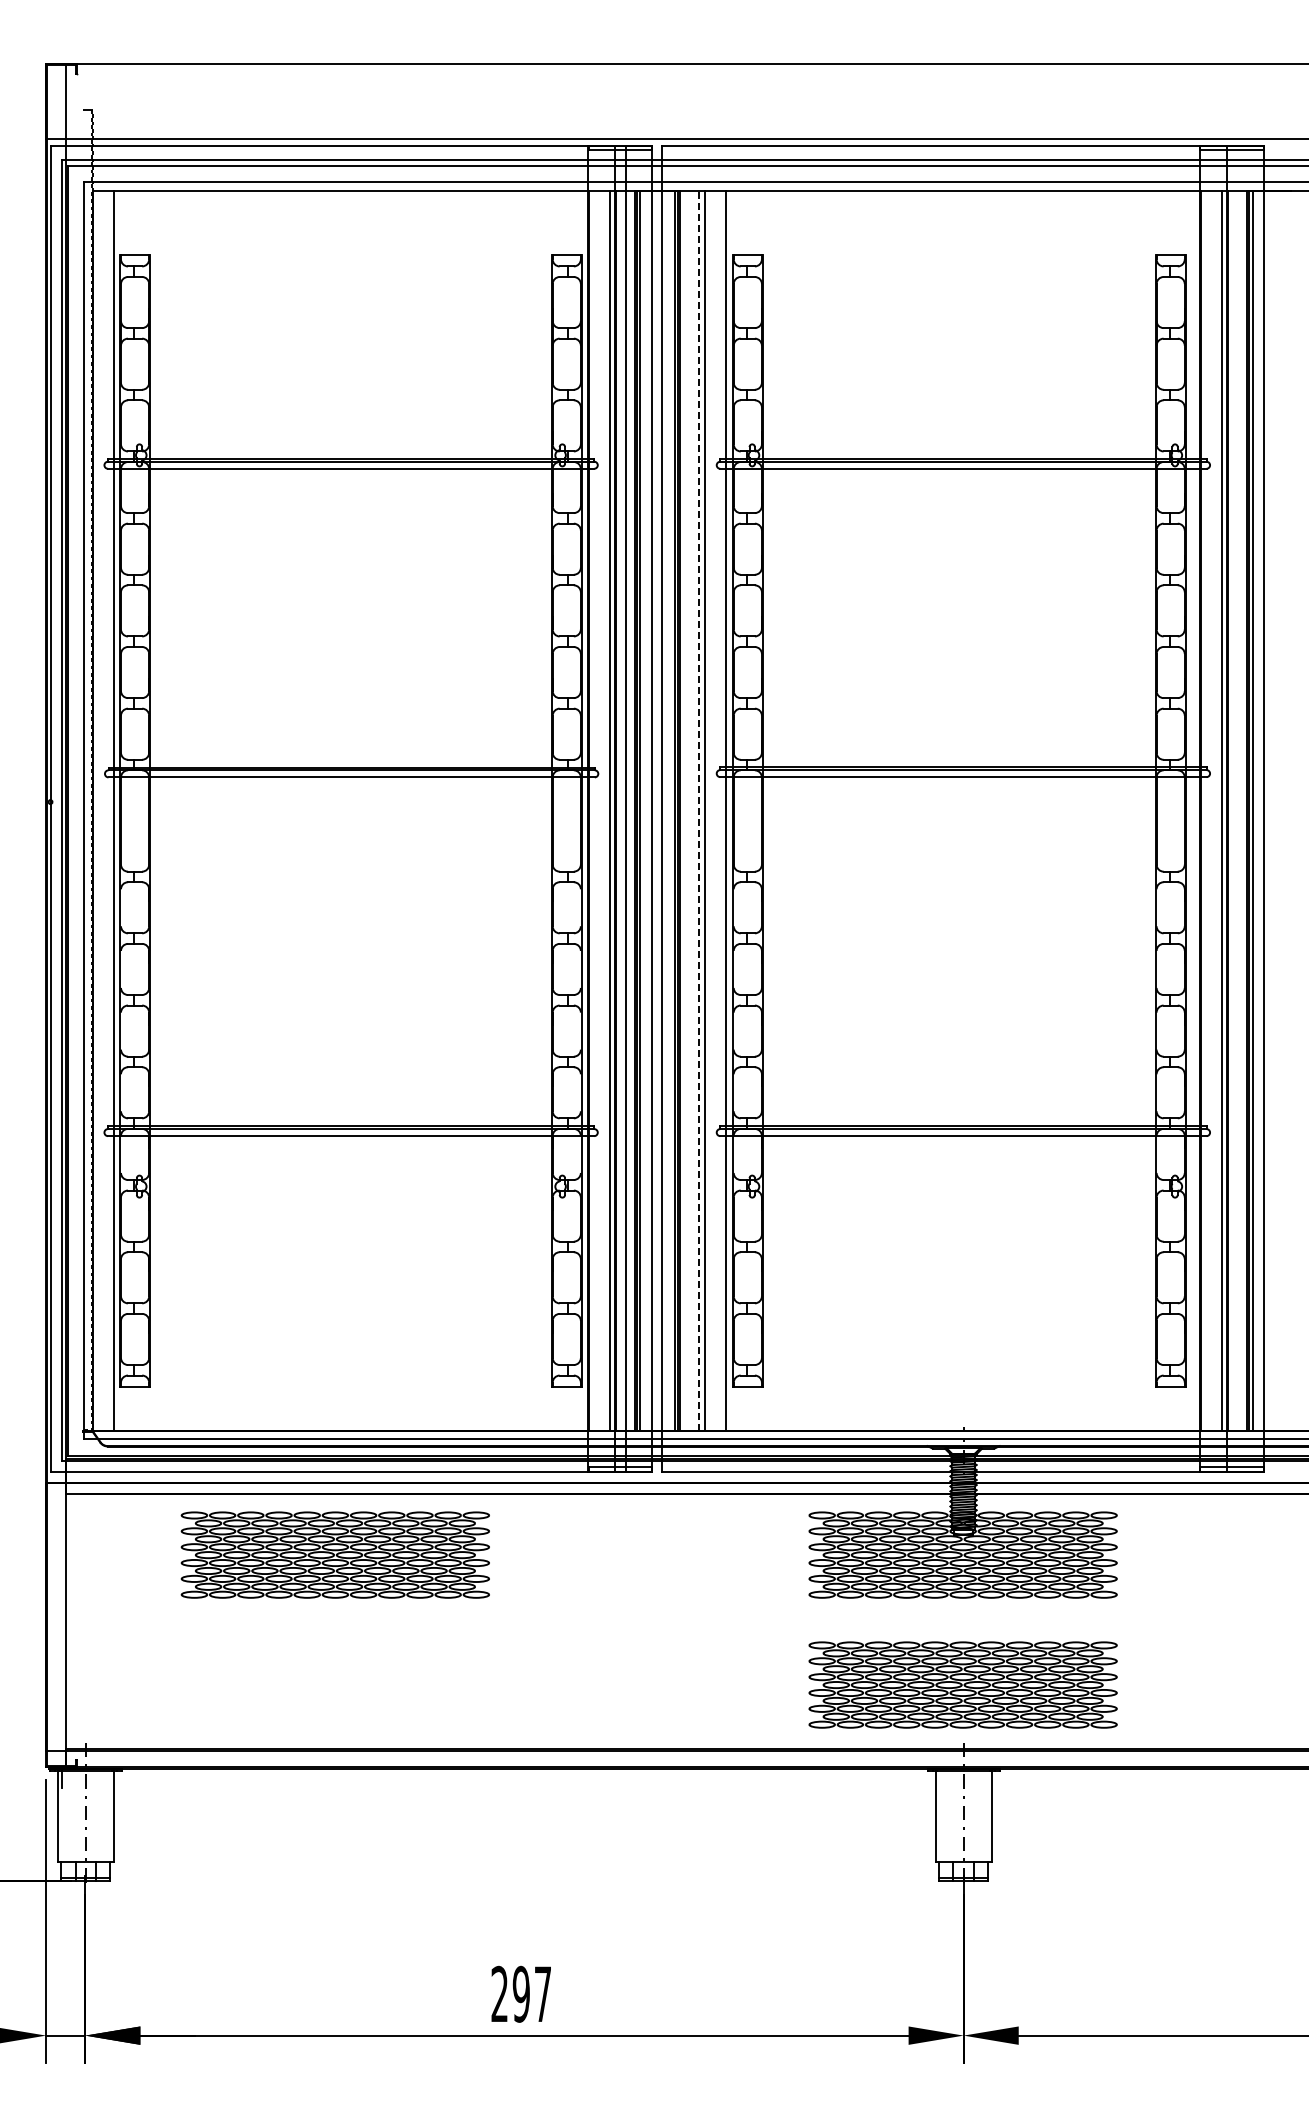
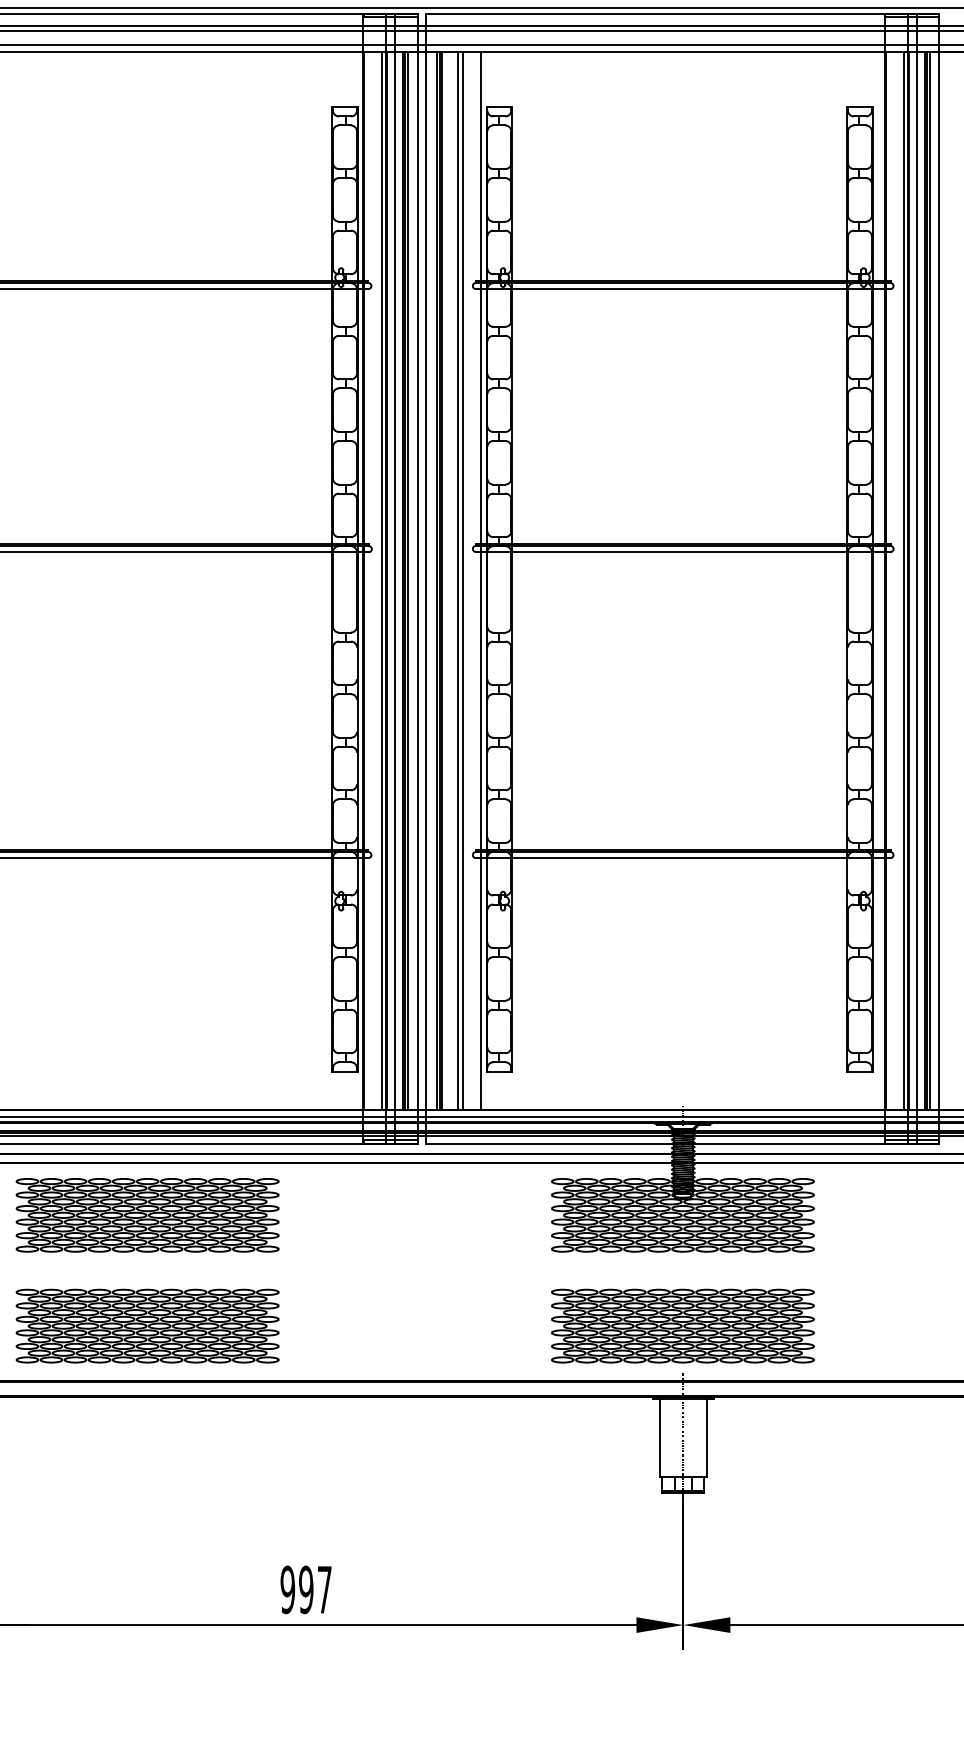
line: (1237, 808) -> (916, 578), added
line: (698, 810) -> (457, 580), dashed -> solid
part: (334, 1684) -> (146, 1325), added
text: (499, 1994) -> (287, 1590), 297 -> 997

